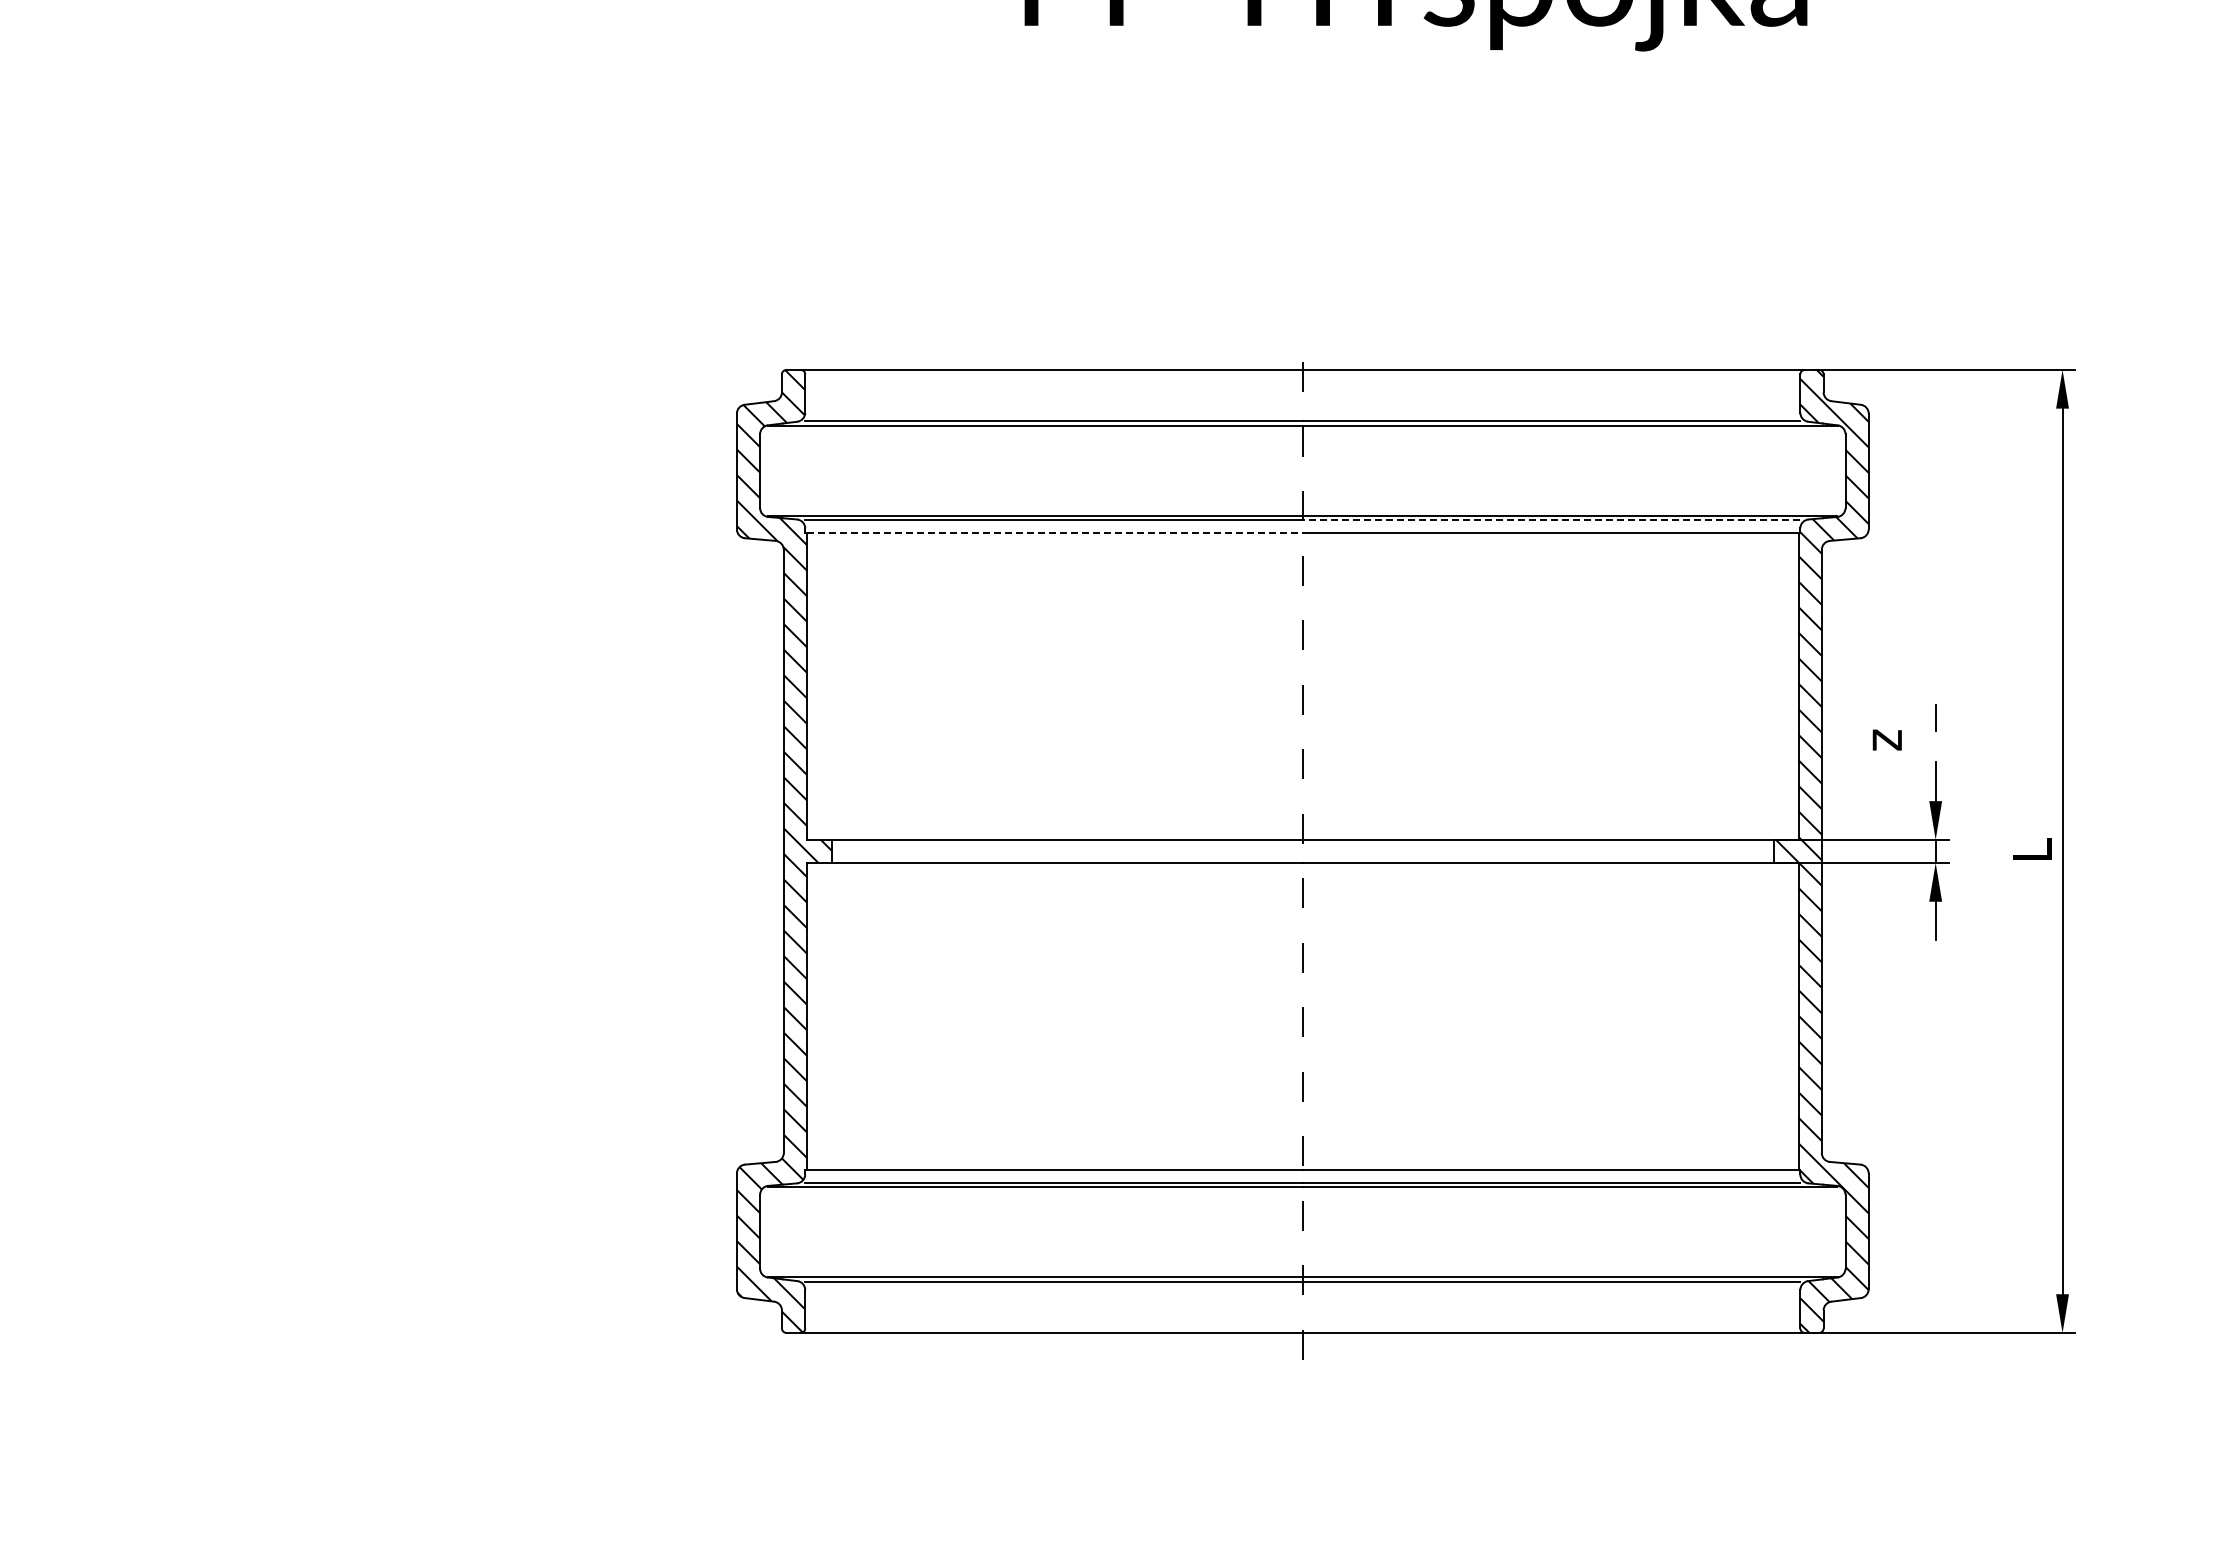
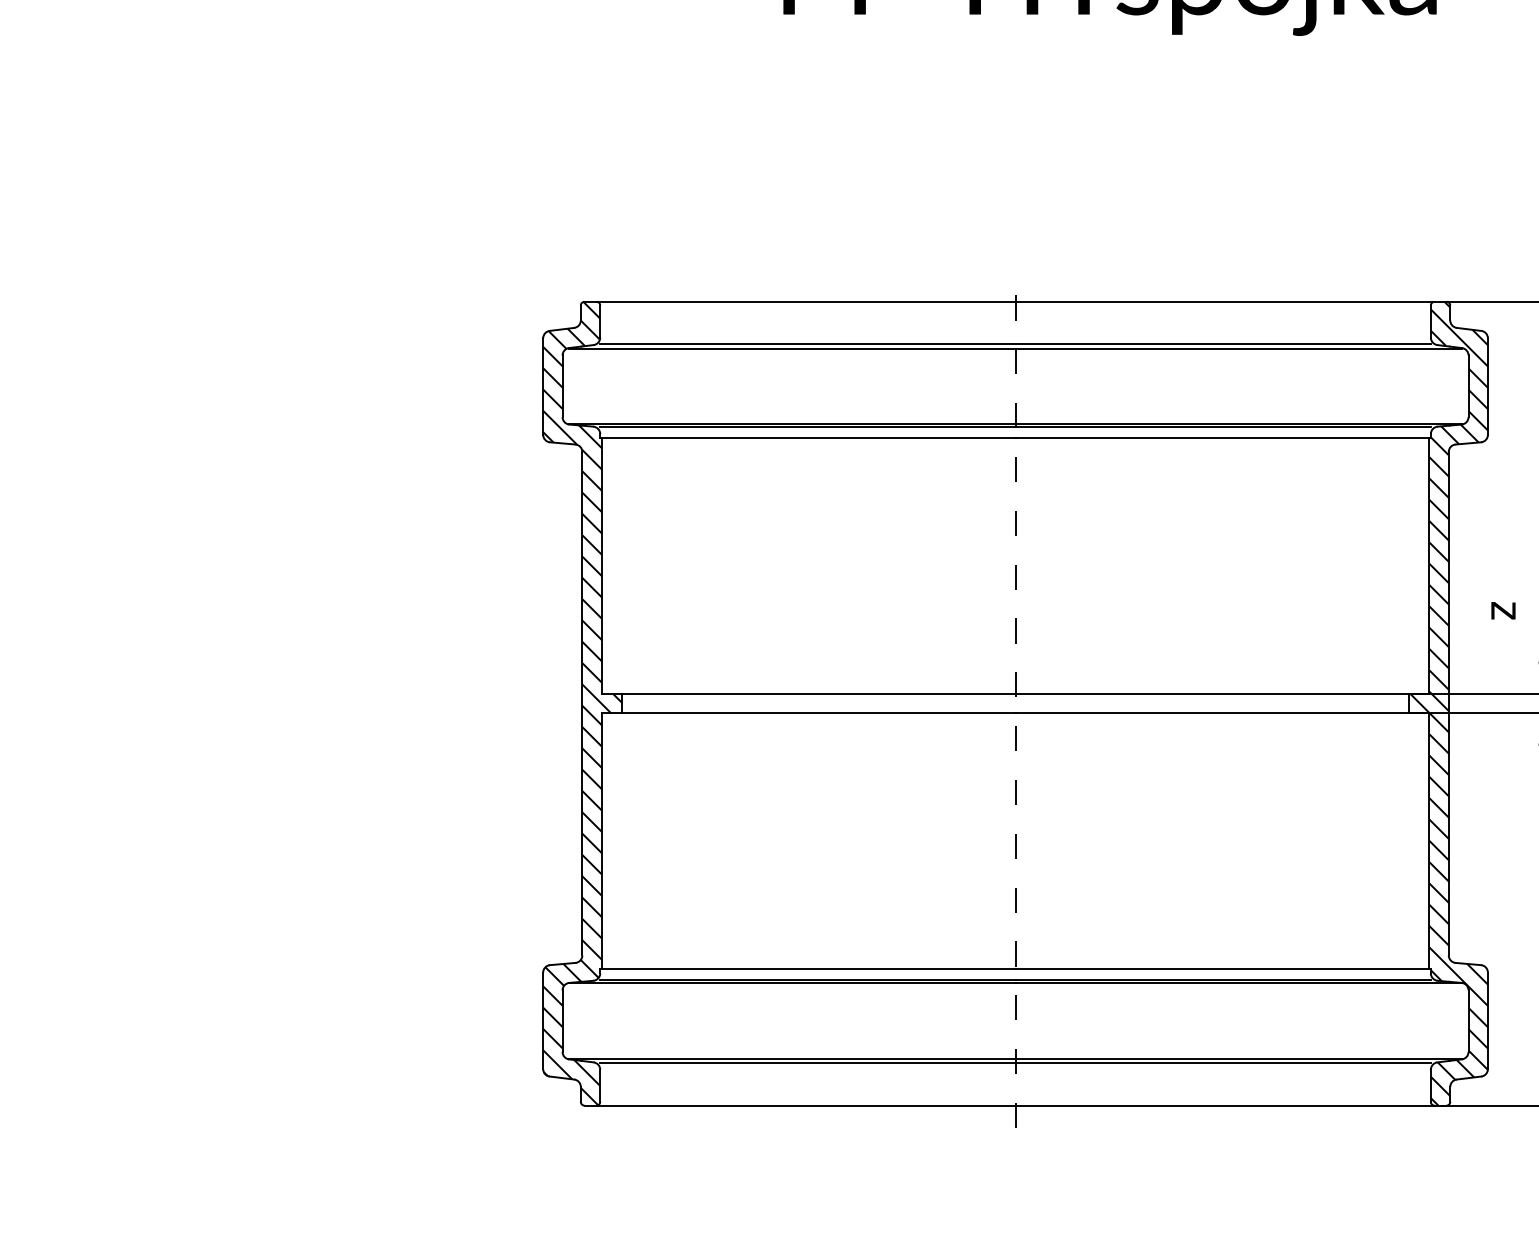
line: (1551, 520) -> (1223, 427), dashed -> solid
line: (1054, 533) -> (808, 438), dashed -> solid

